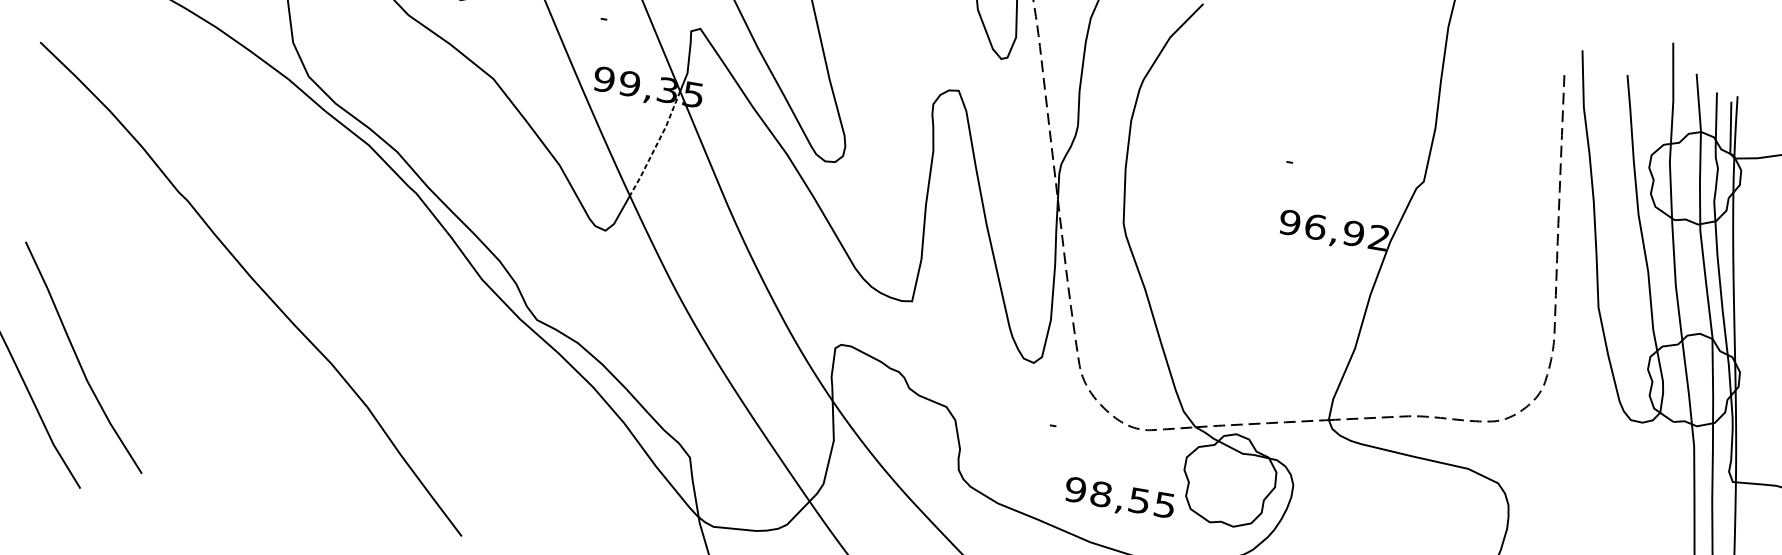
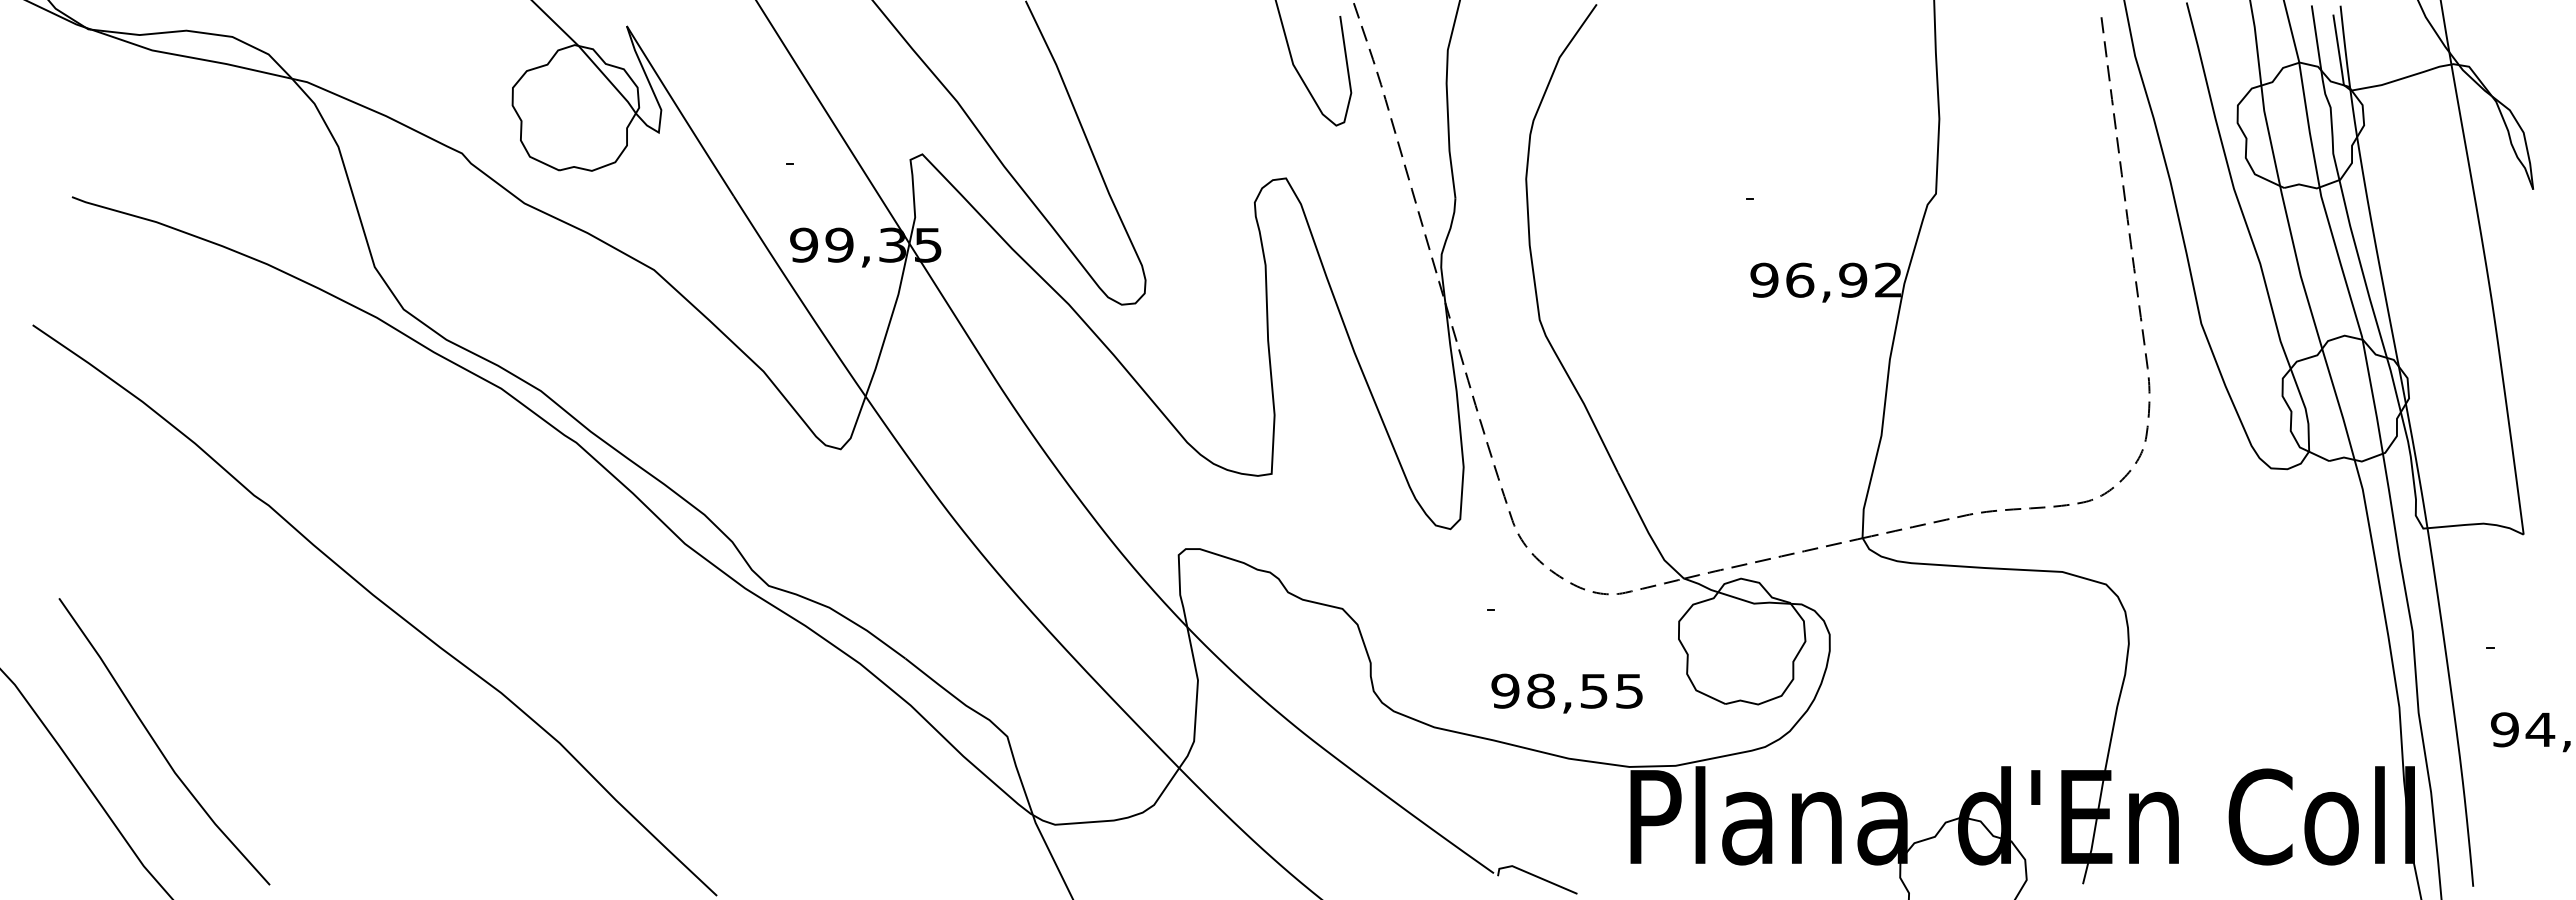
line: (656, 145) -> (890, 321), dashed -> solid
text: (1119, 499) -> (1566, 693), moved

